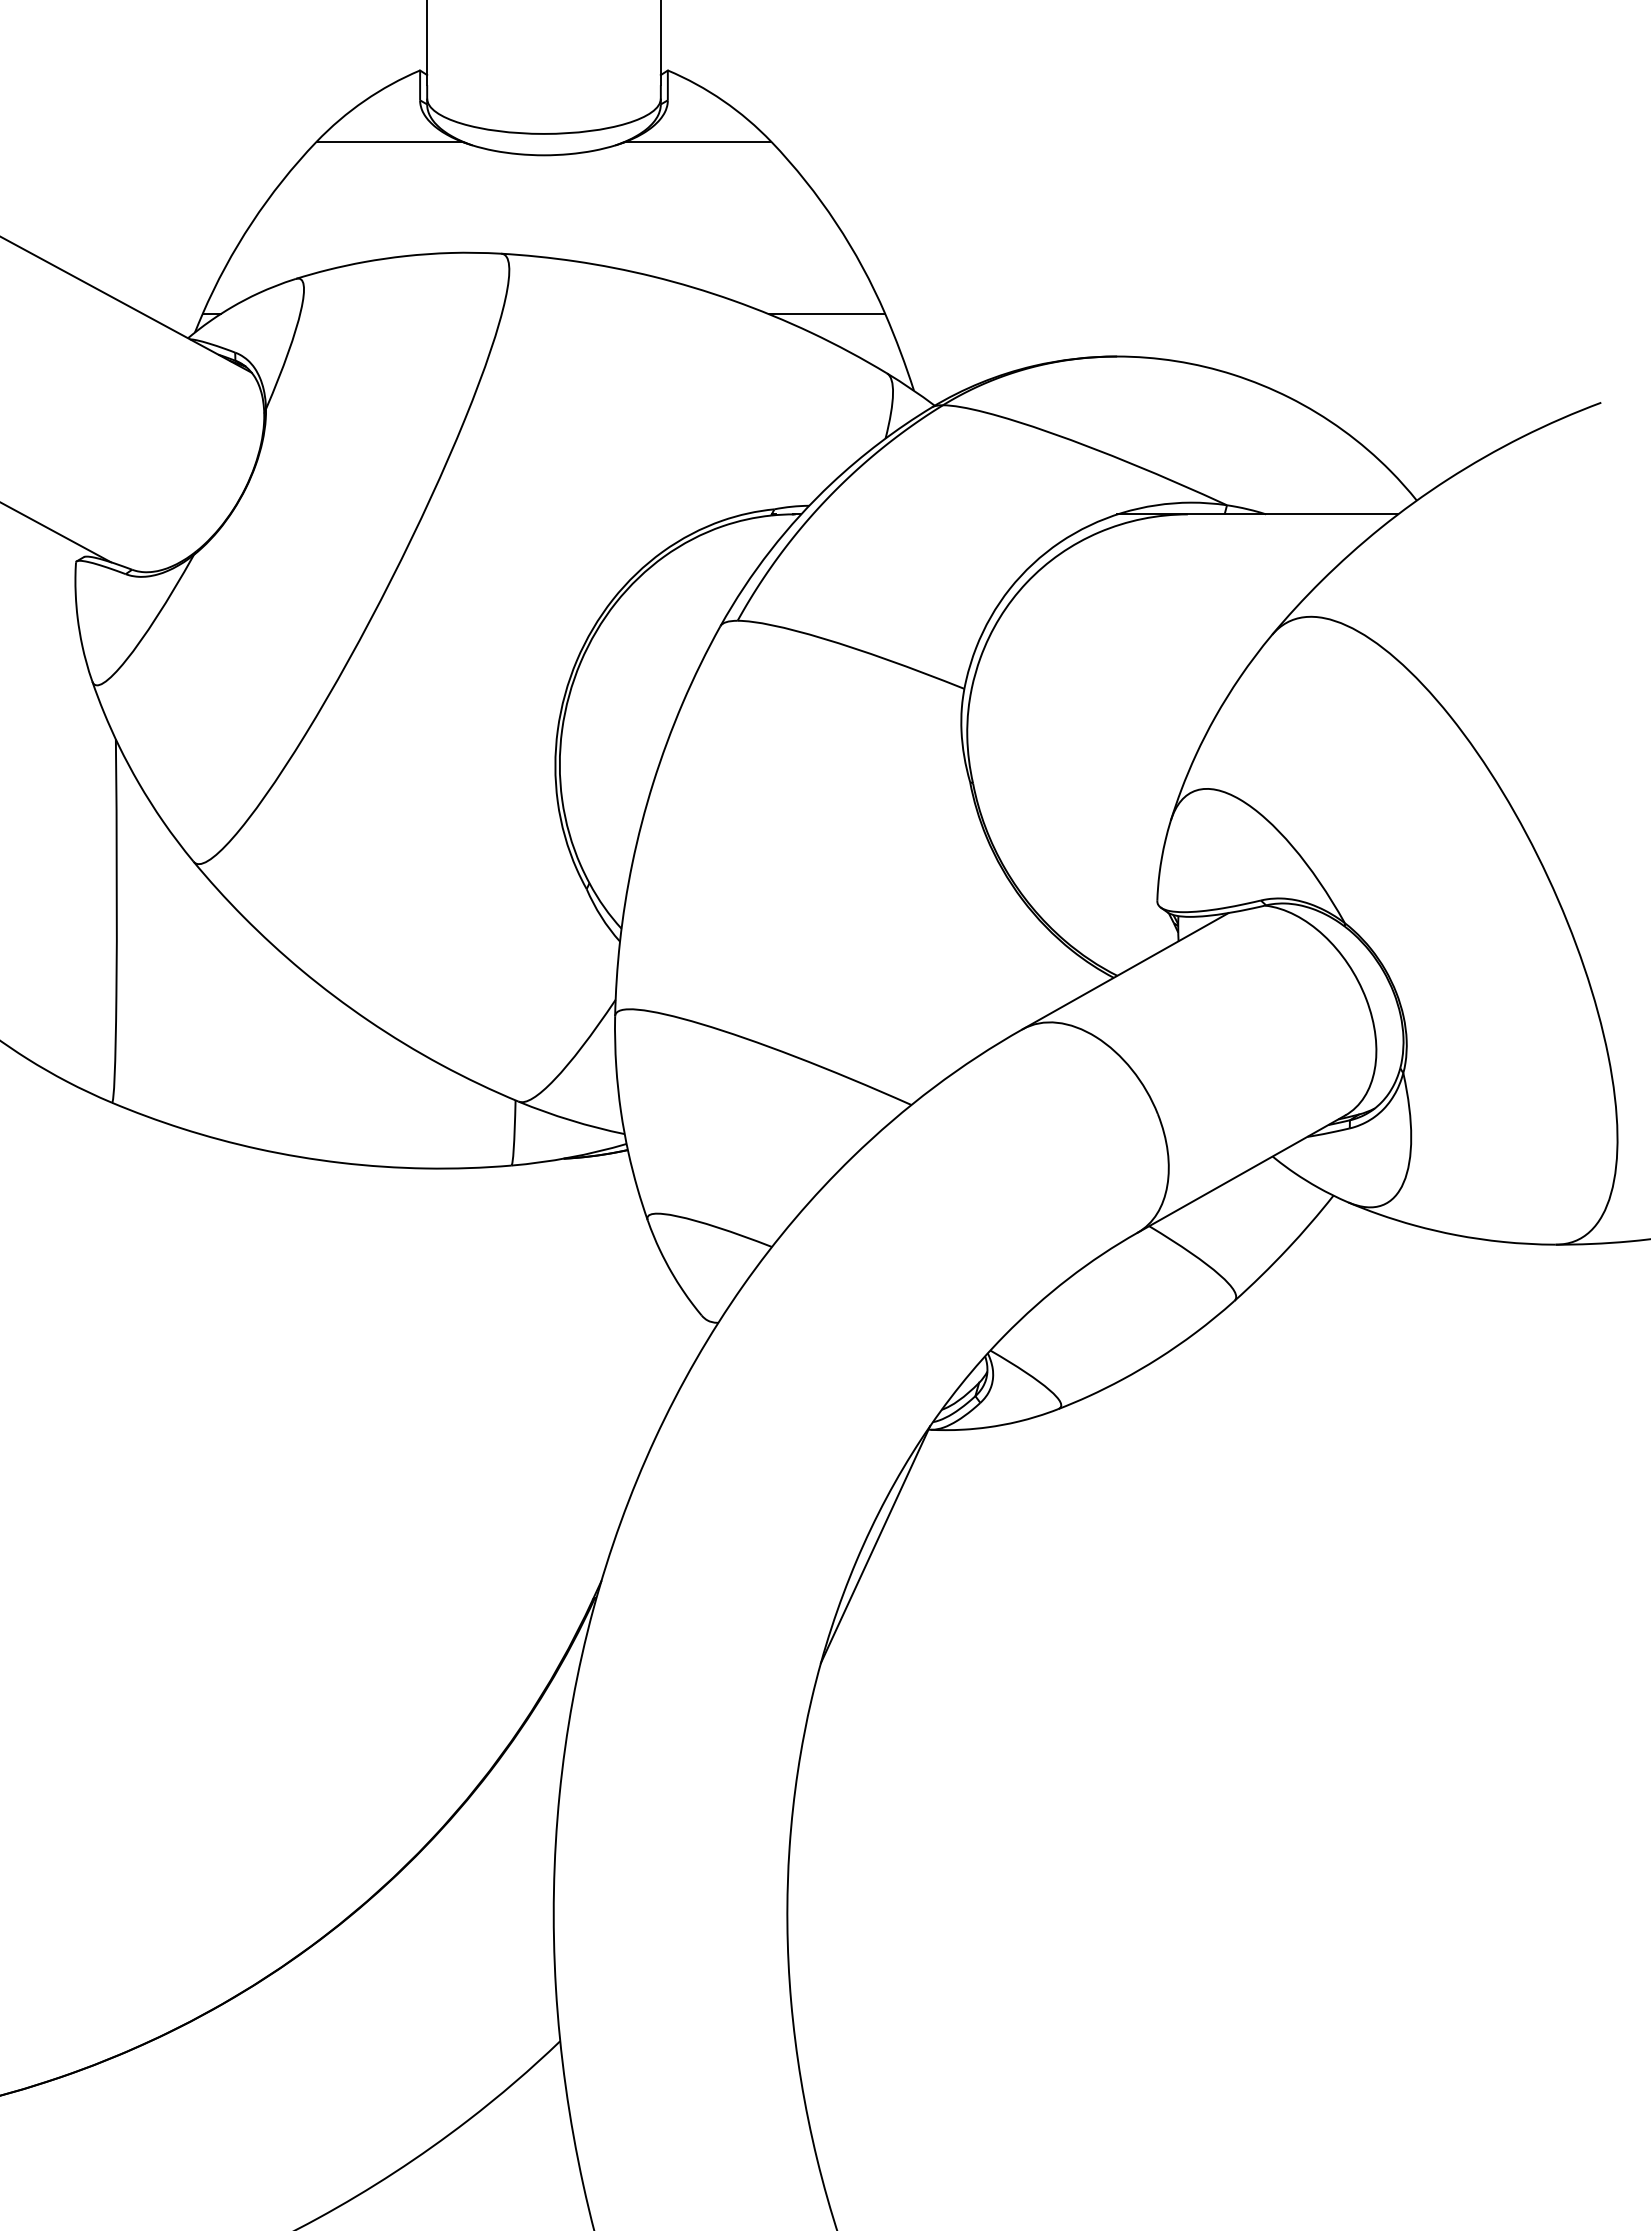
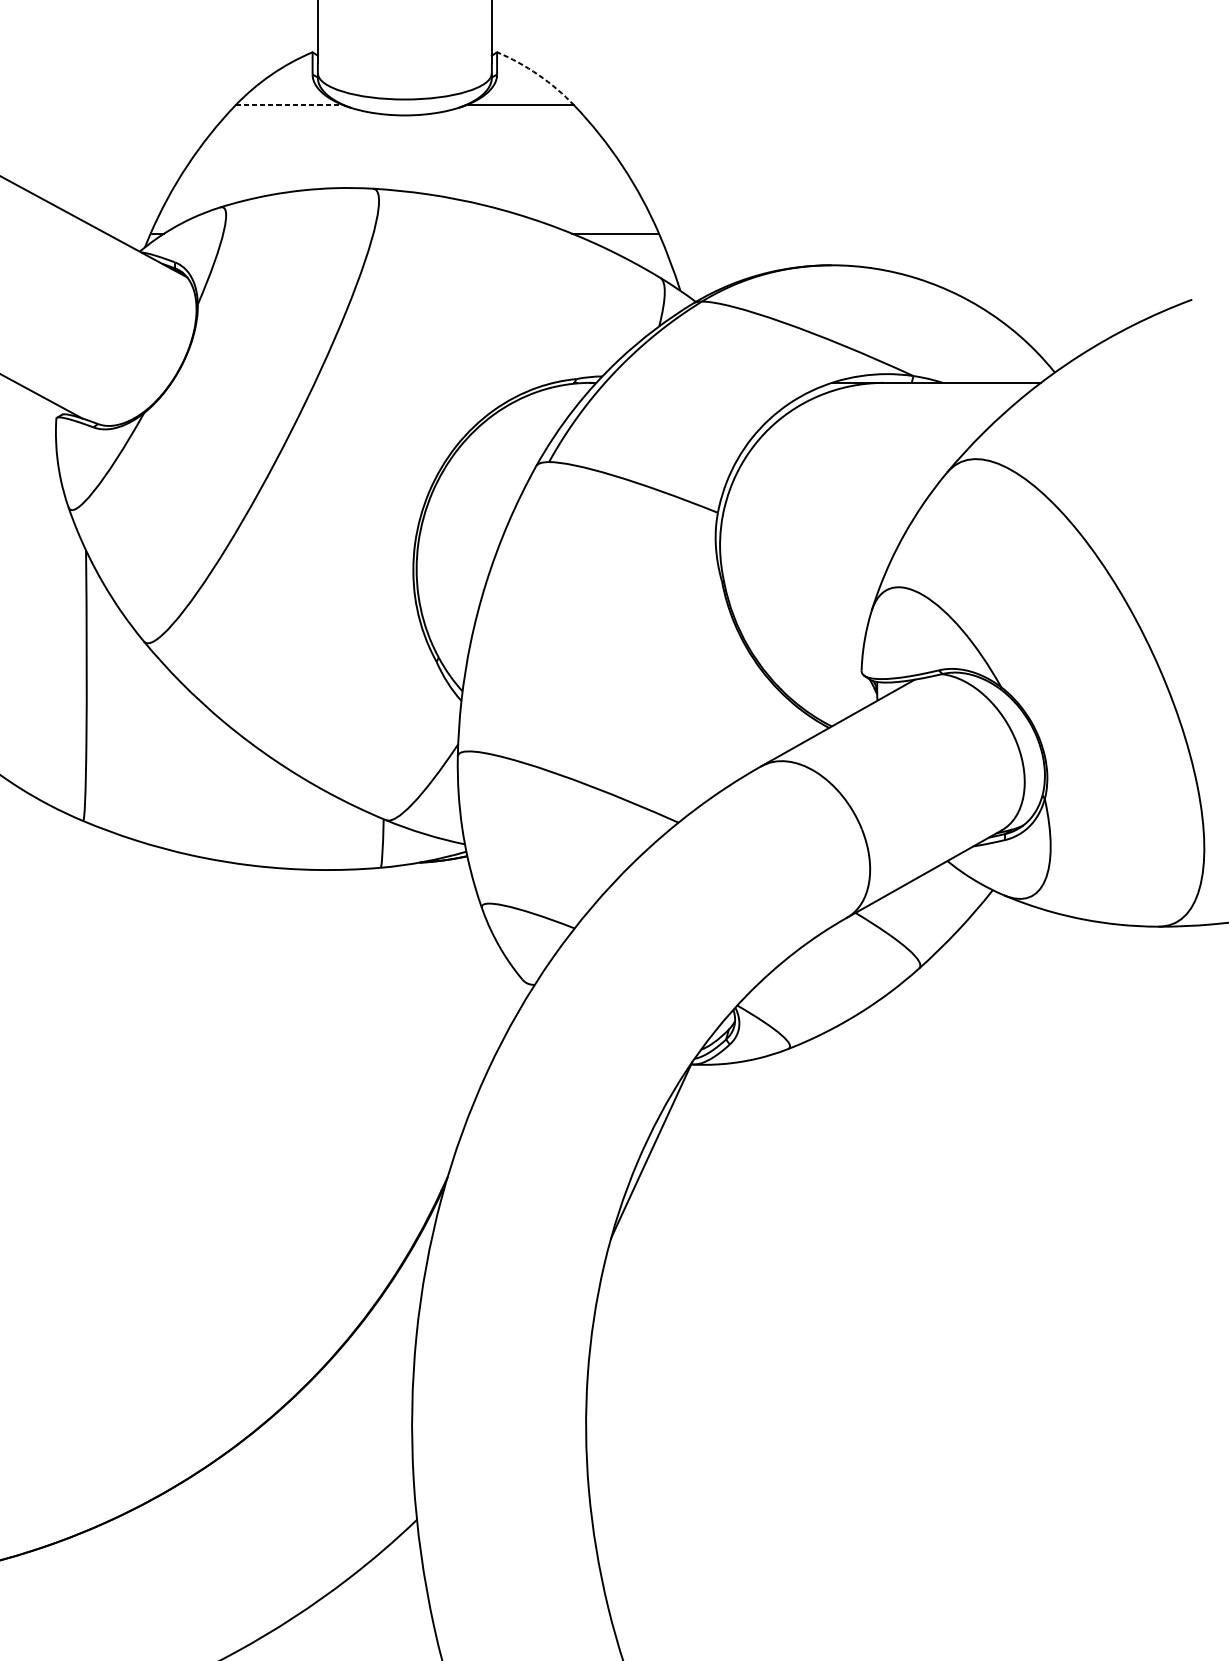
arc: (723, 100) -> (538, 74), solid -> dashed
line: (389, 141) -> (289, 105), solid -> dashed

